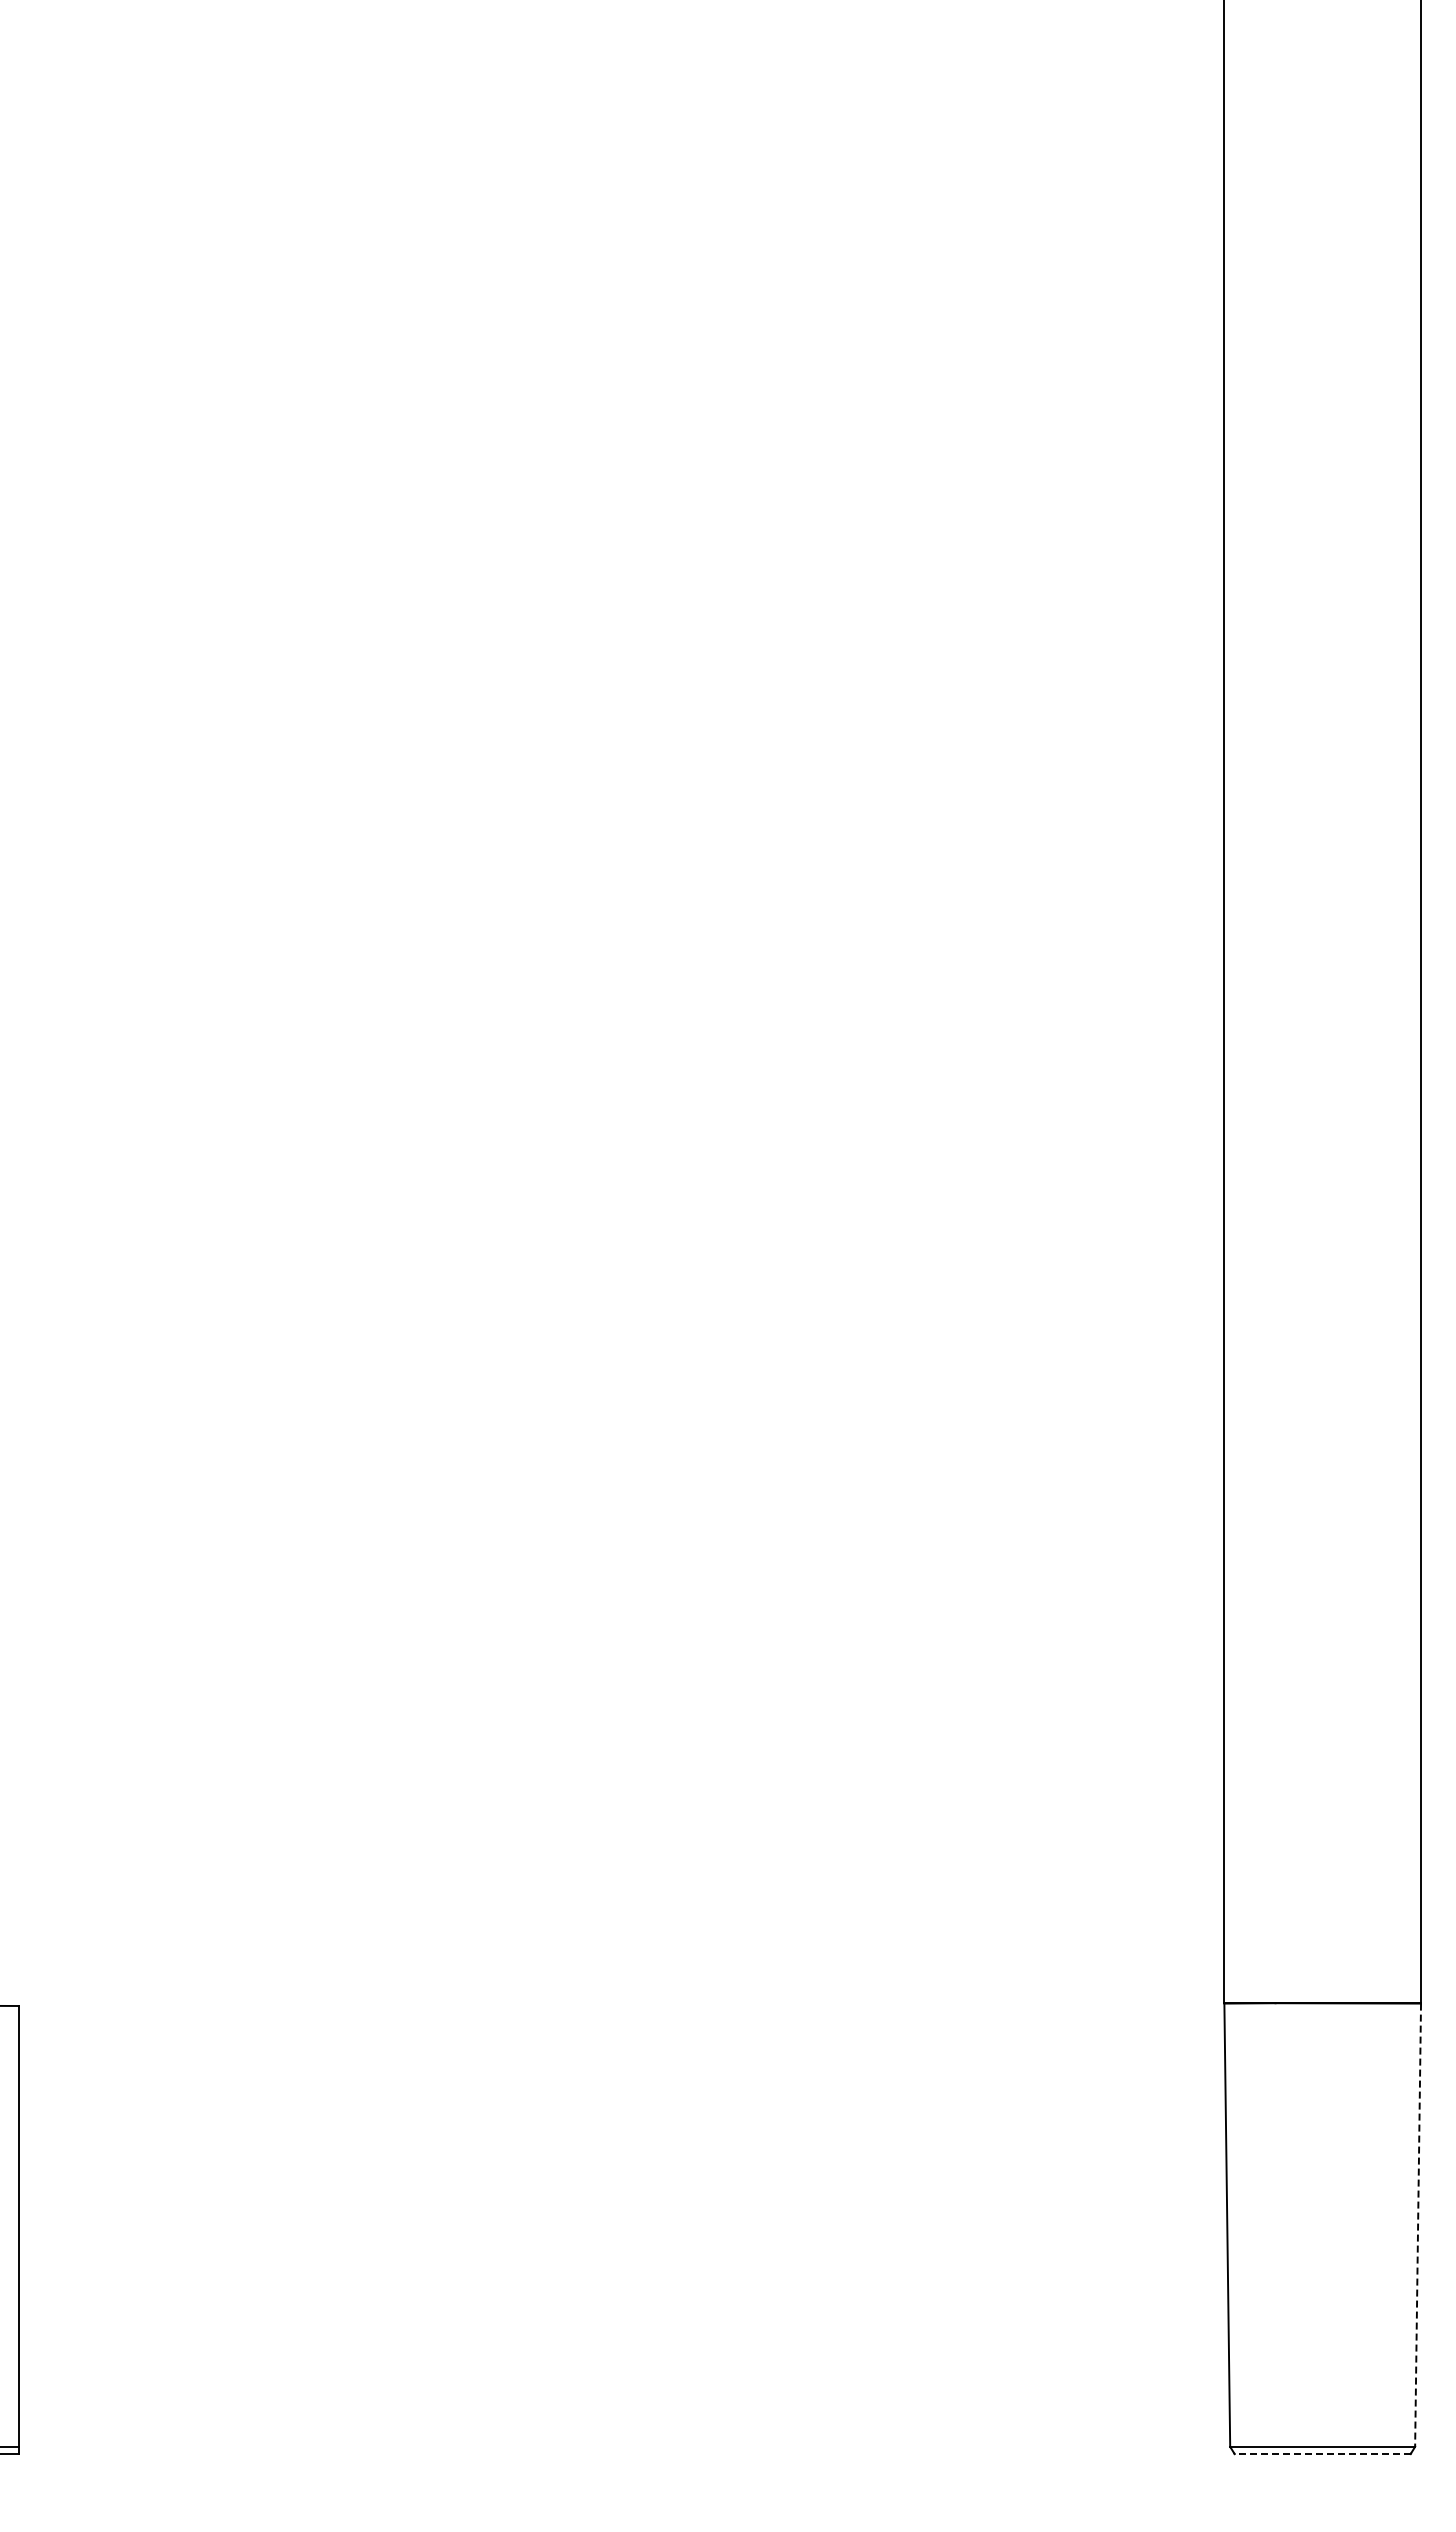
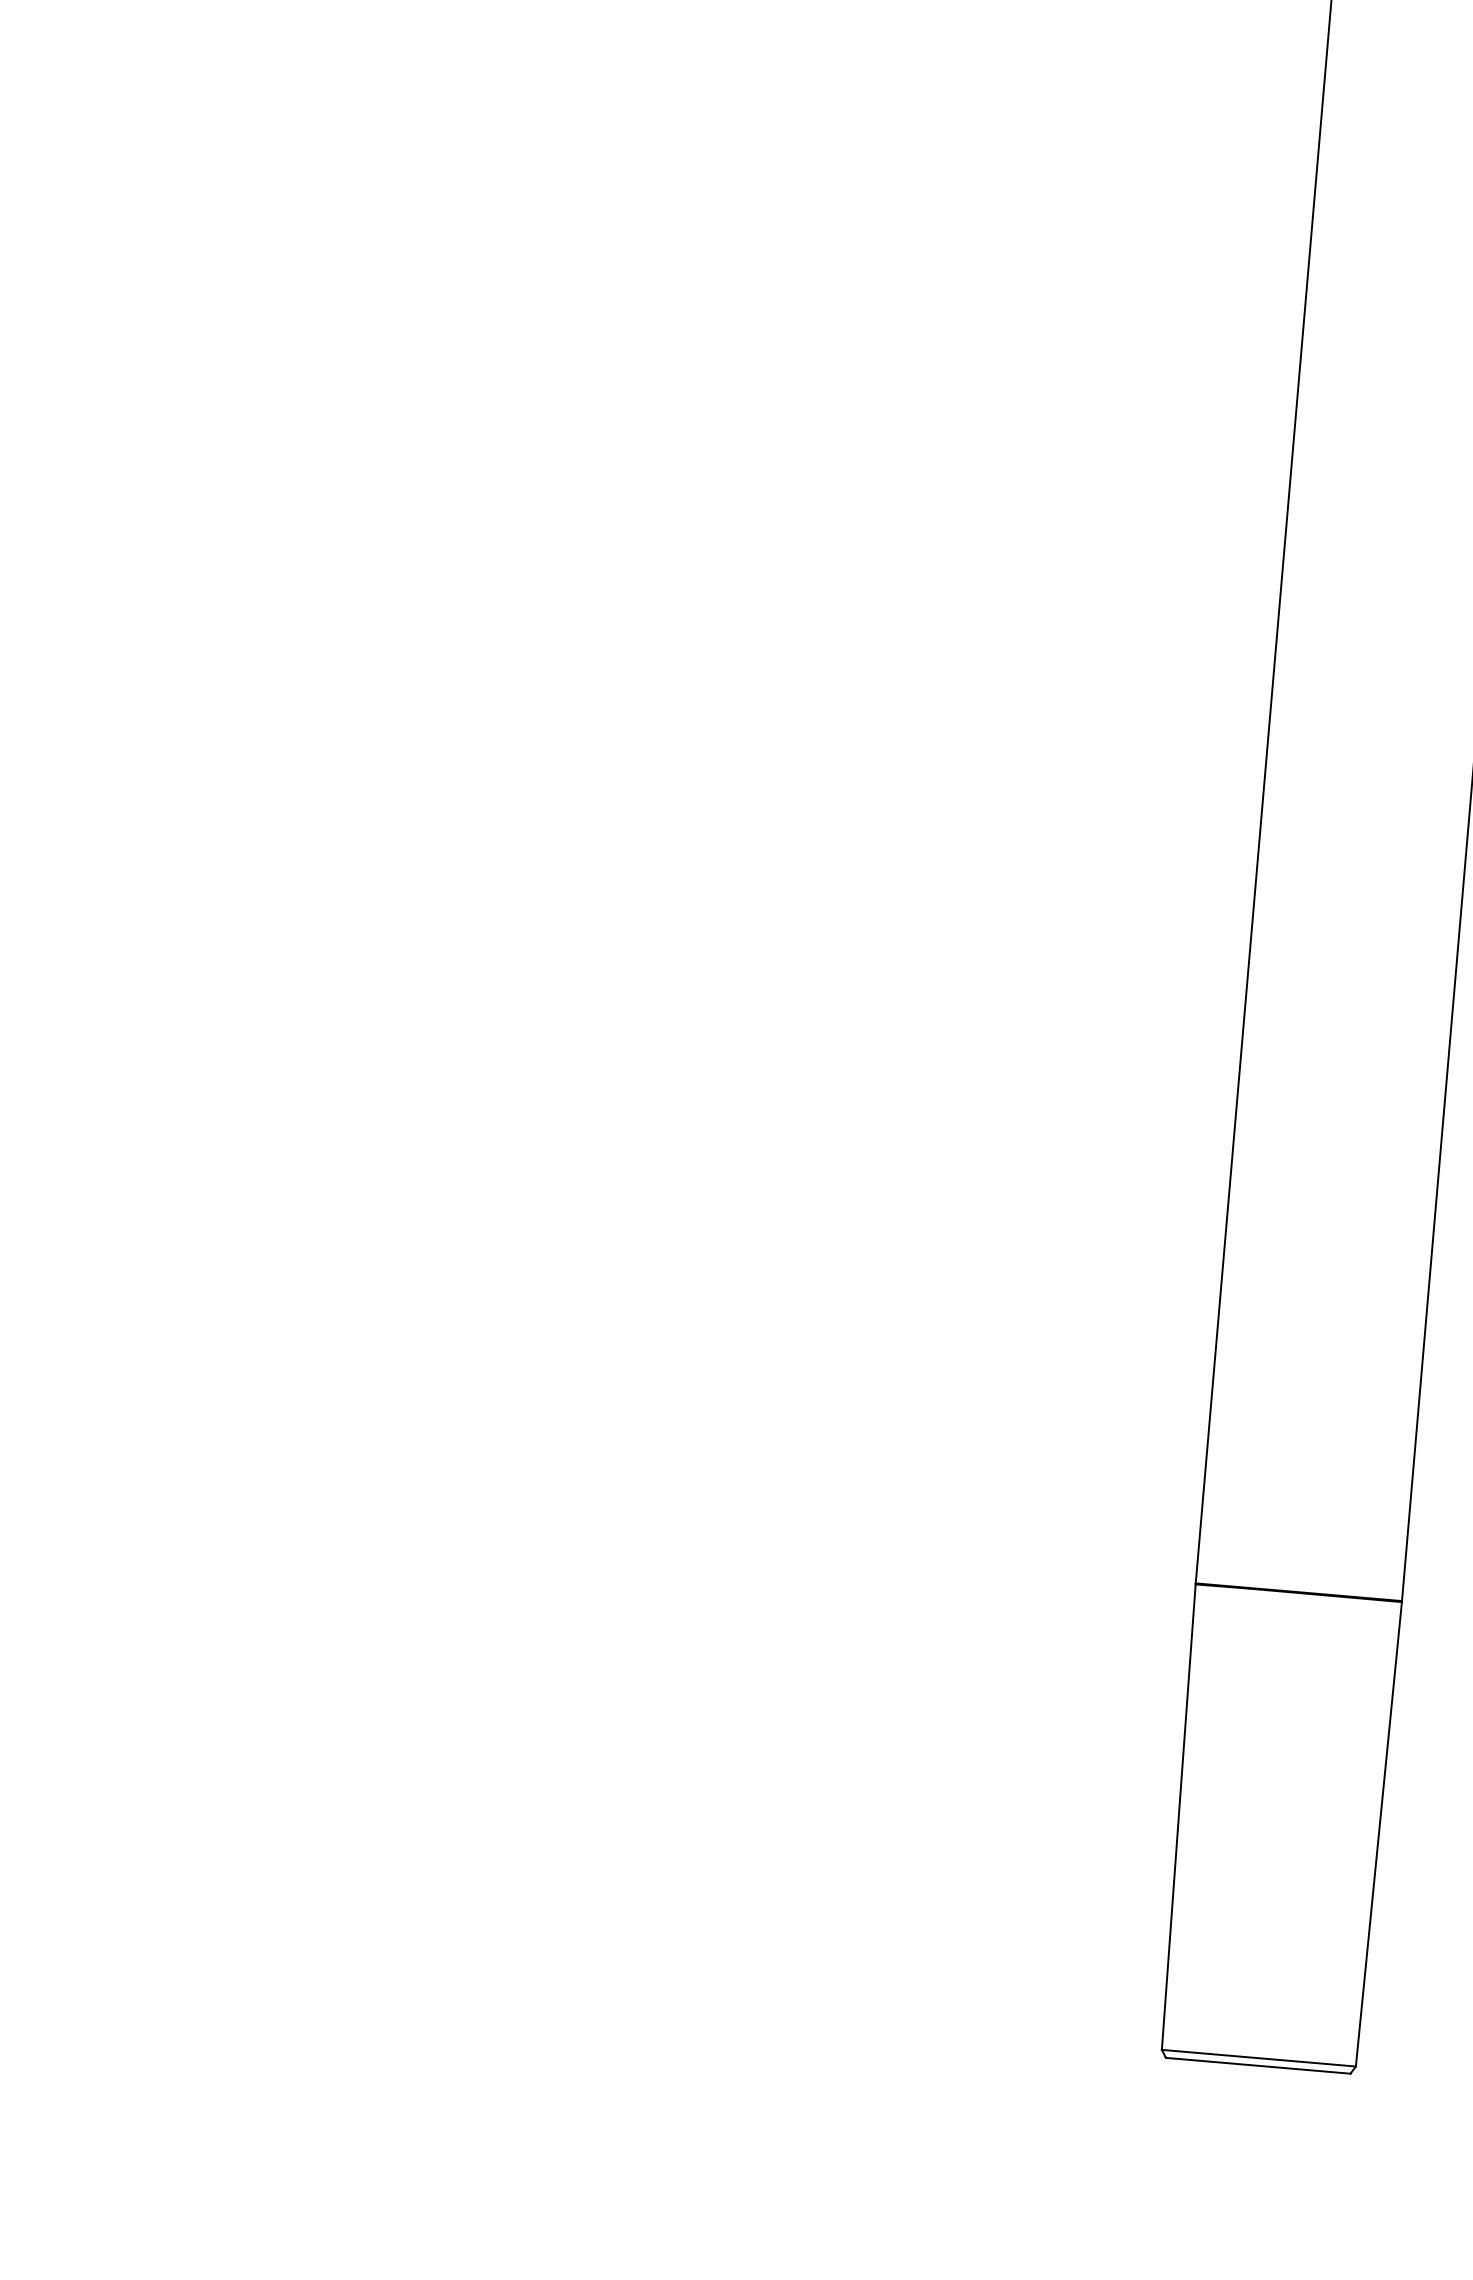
line: (1418, 2225) -> (1379, 1834), dashed -> solid
line: (1322, 2454) -> (1258, 2066), dashed -> solid

